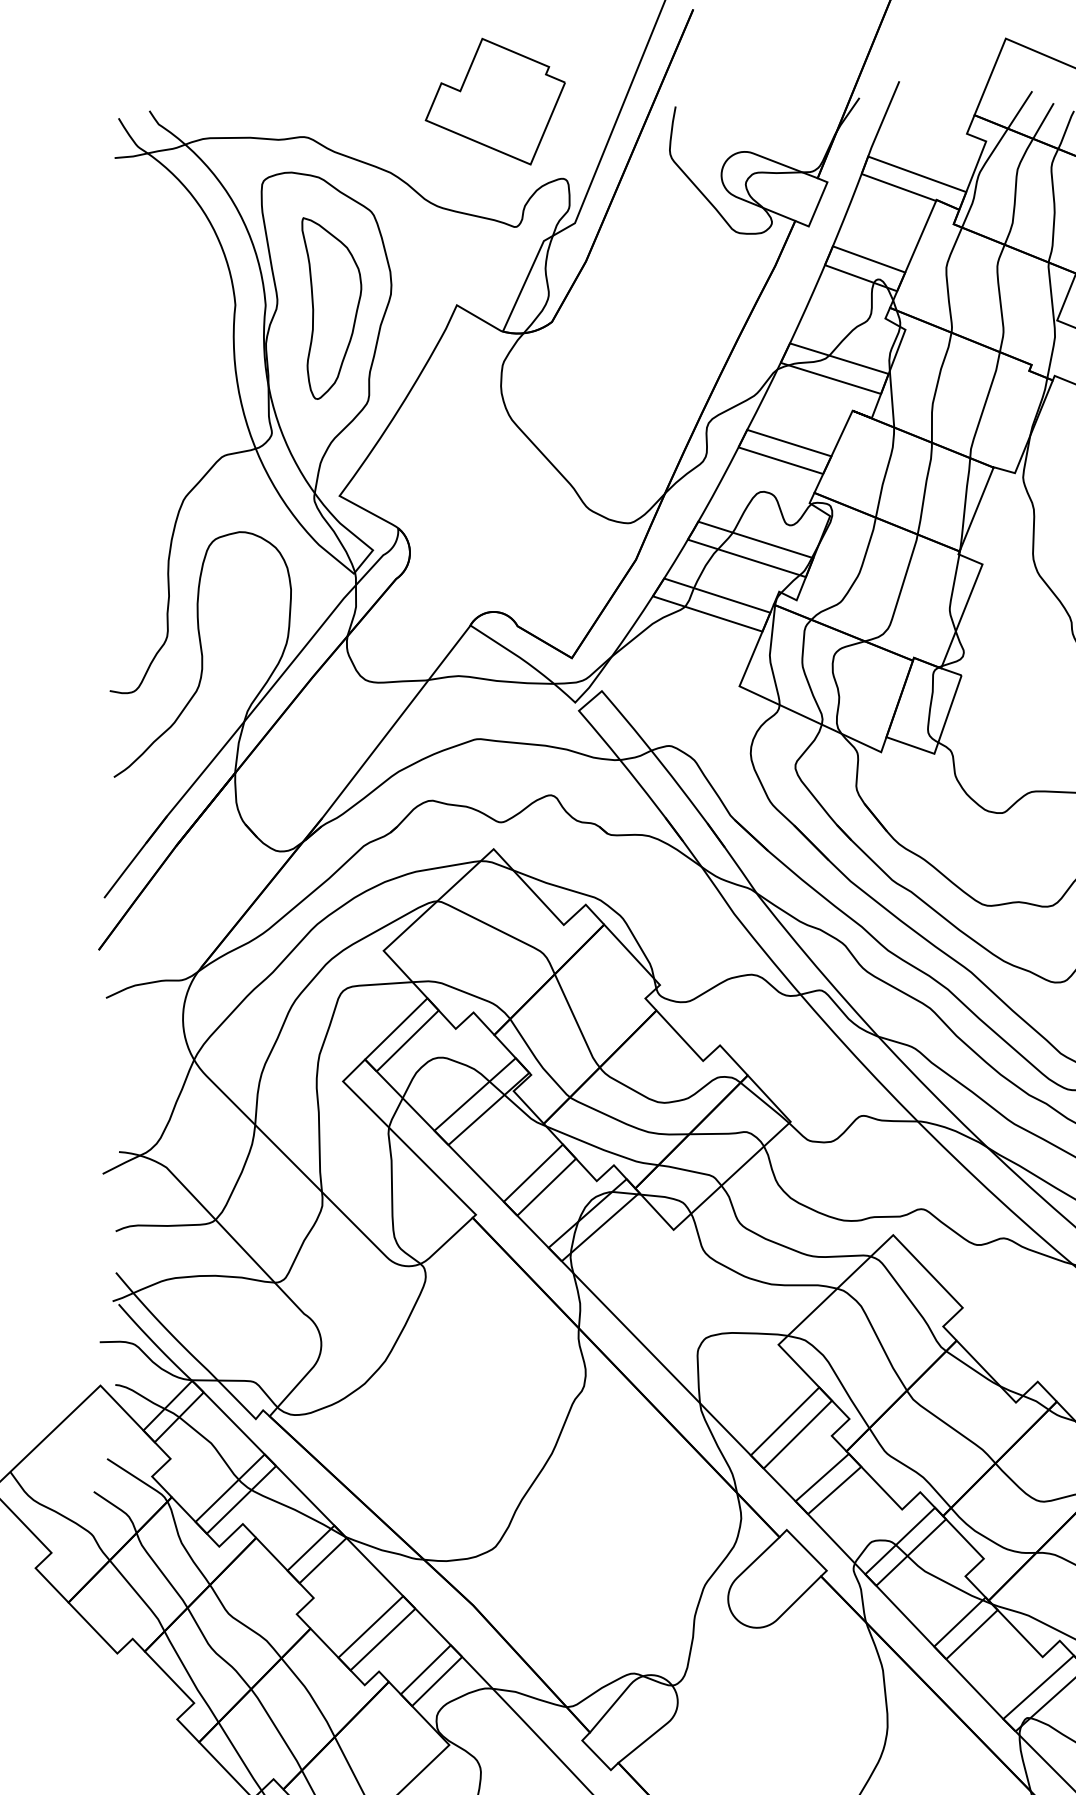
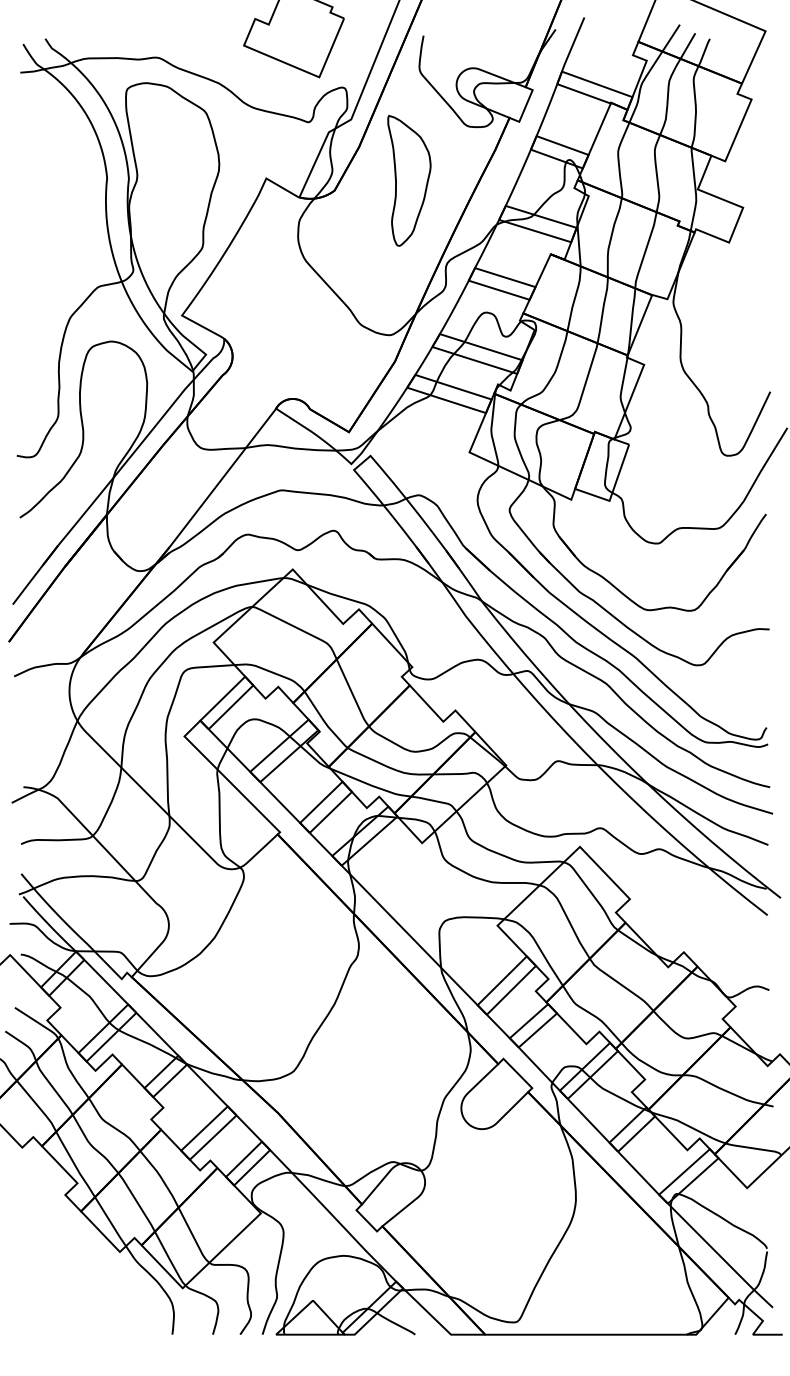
part: (331, 308) -> (409, 180), moved

